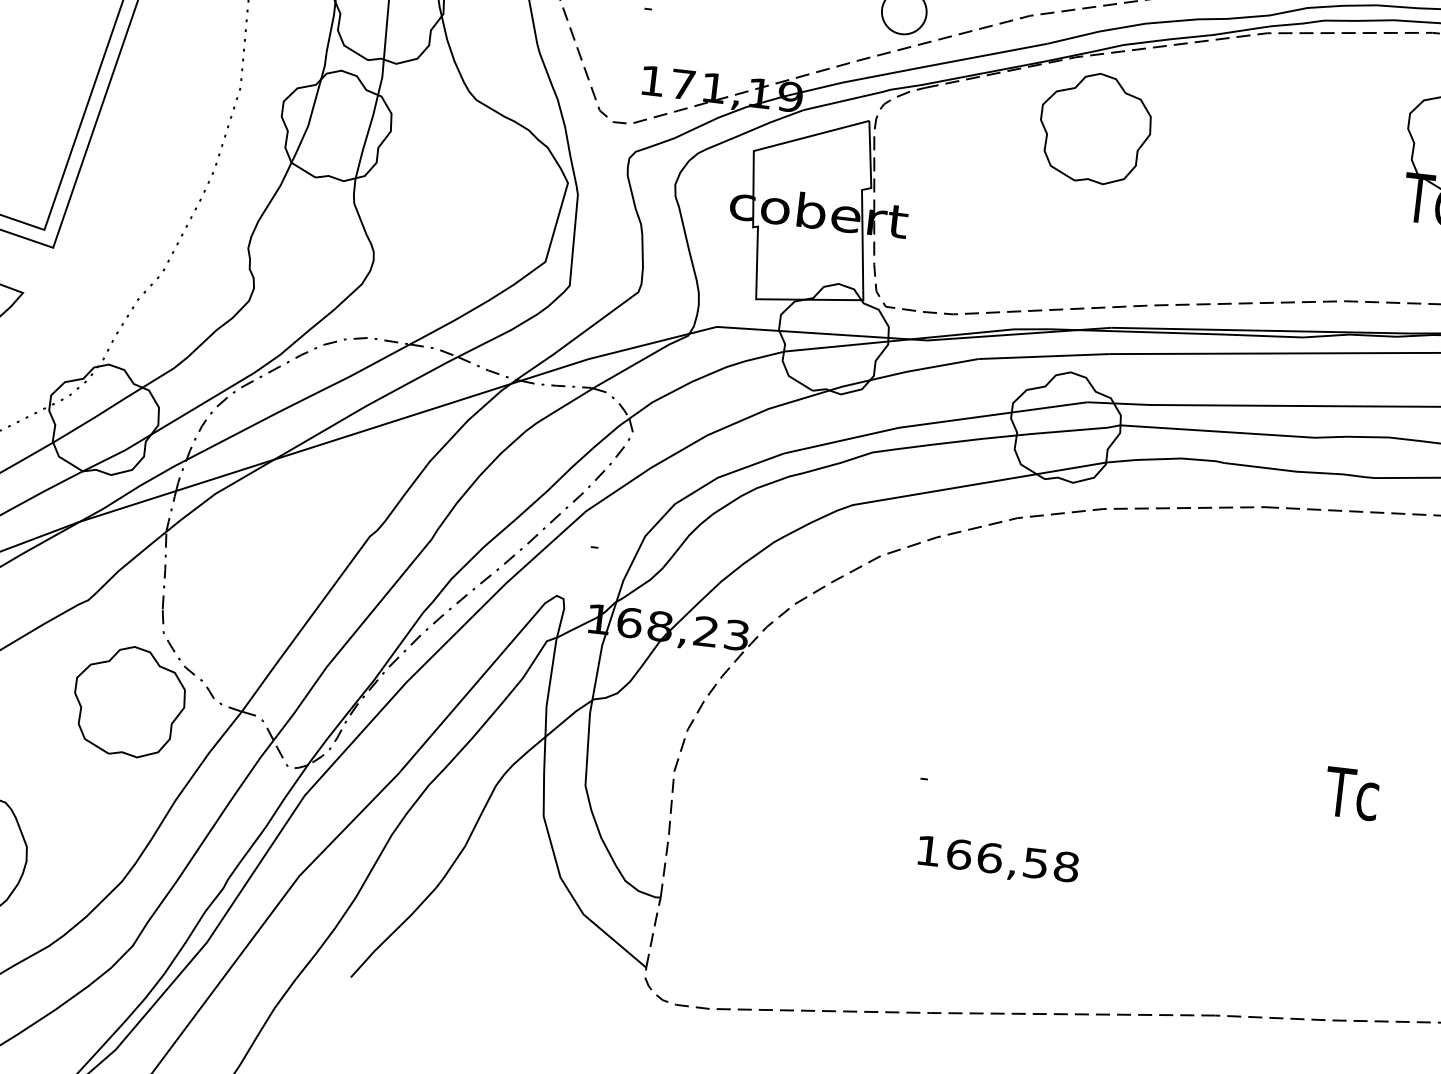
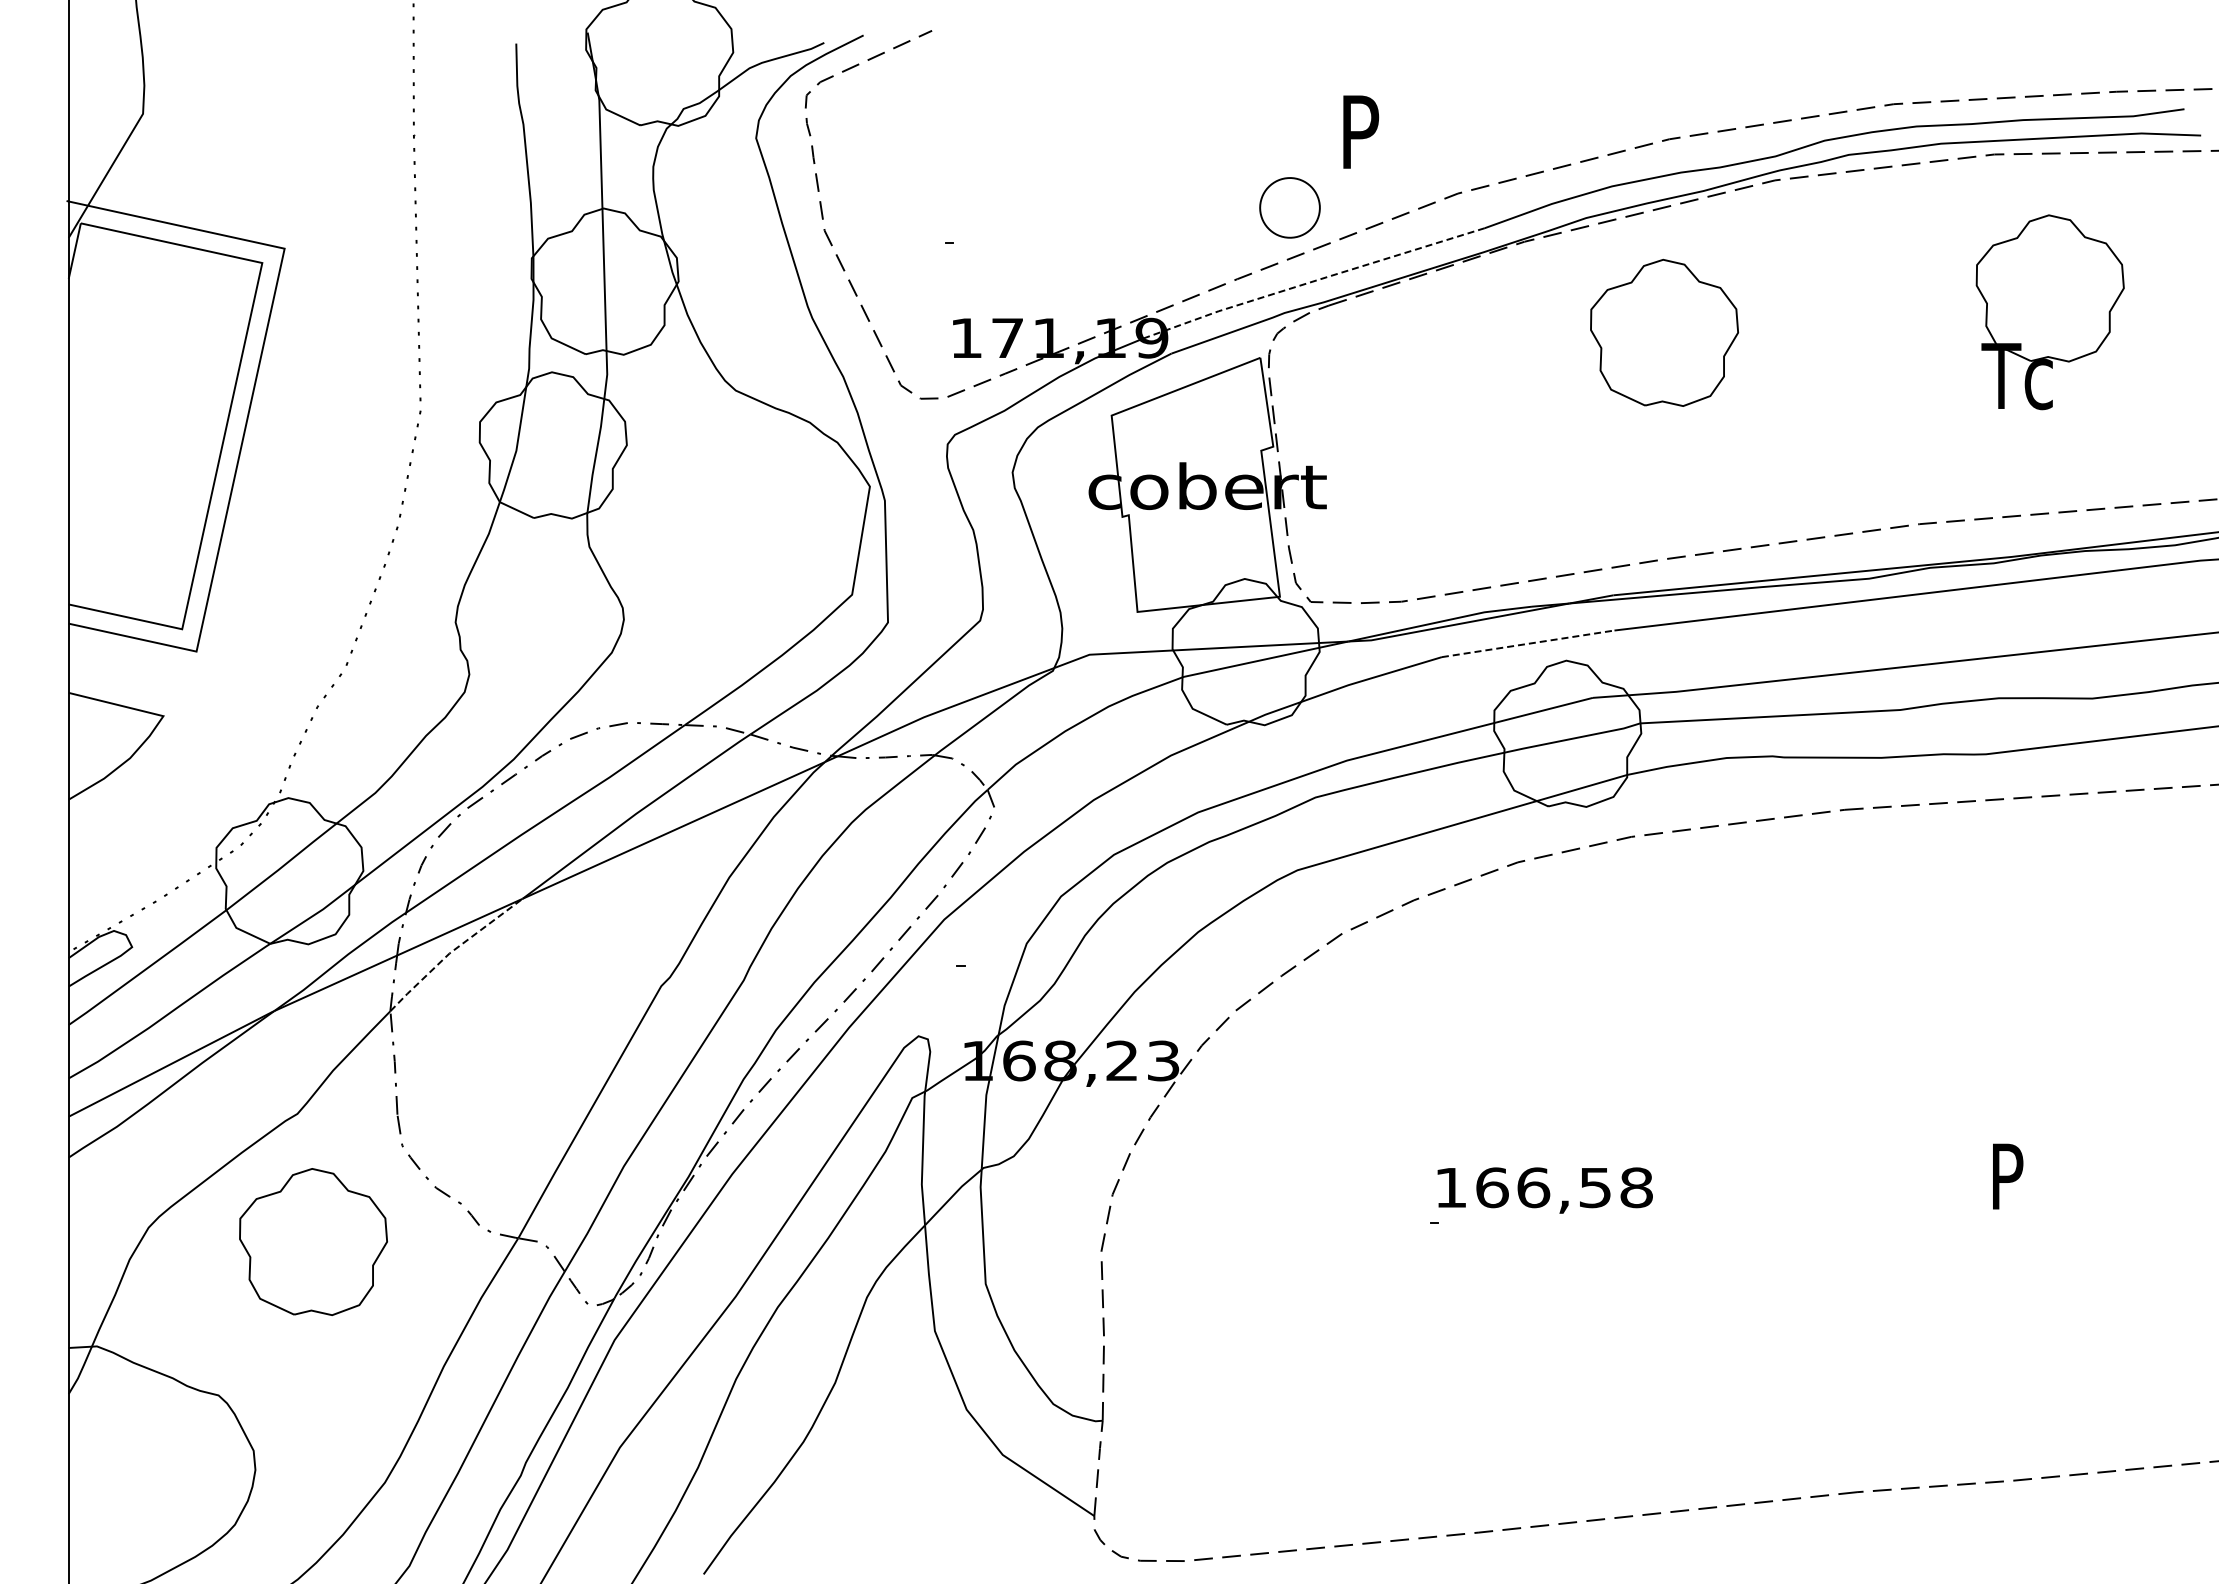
line: (915, 68) -> (1313, 281), solid -> dashed
part: (1095, 127) -> (1664, 332), moved
line: (1044, 356) -> (1528, 643), solid -> dashed
line: (217, 492) -> (452, 951), solid -> dashed
part: (129, 701) -> (313, 1241), moved
text: (1351, 793) -> (2003, 1176), Tc -> P
text: (997, 861) -> (1544, 1190), moved

